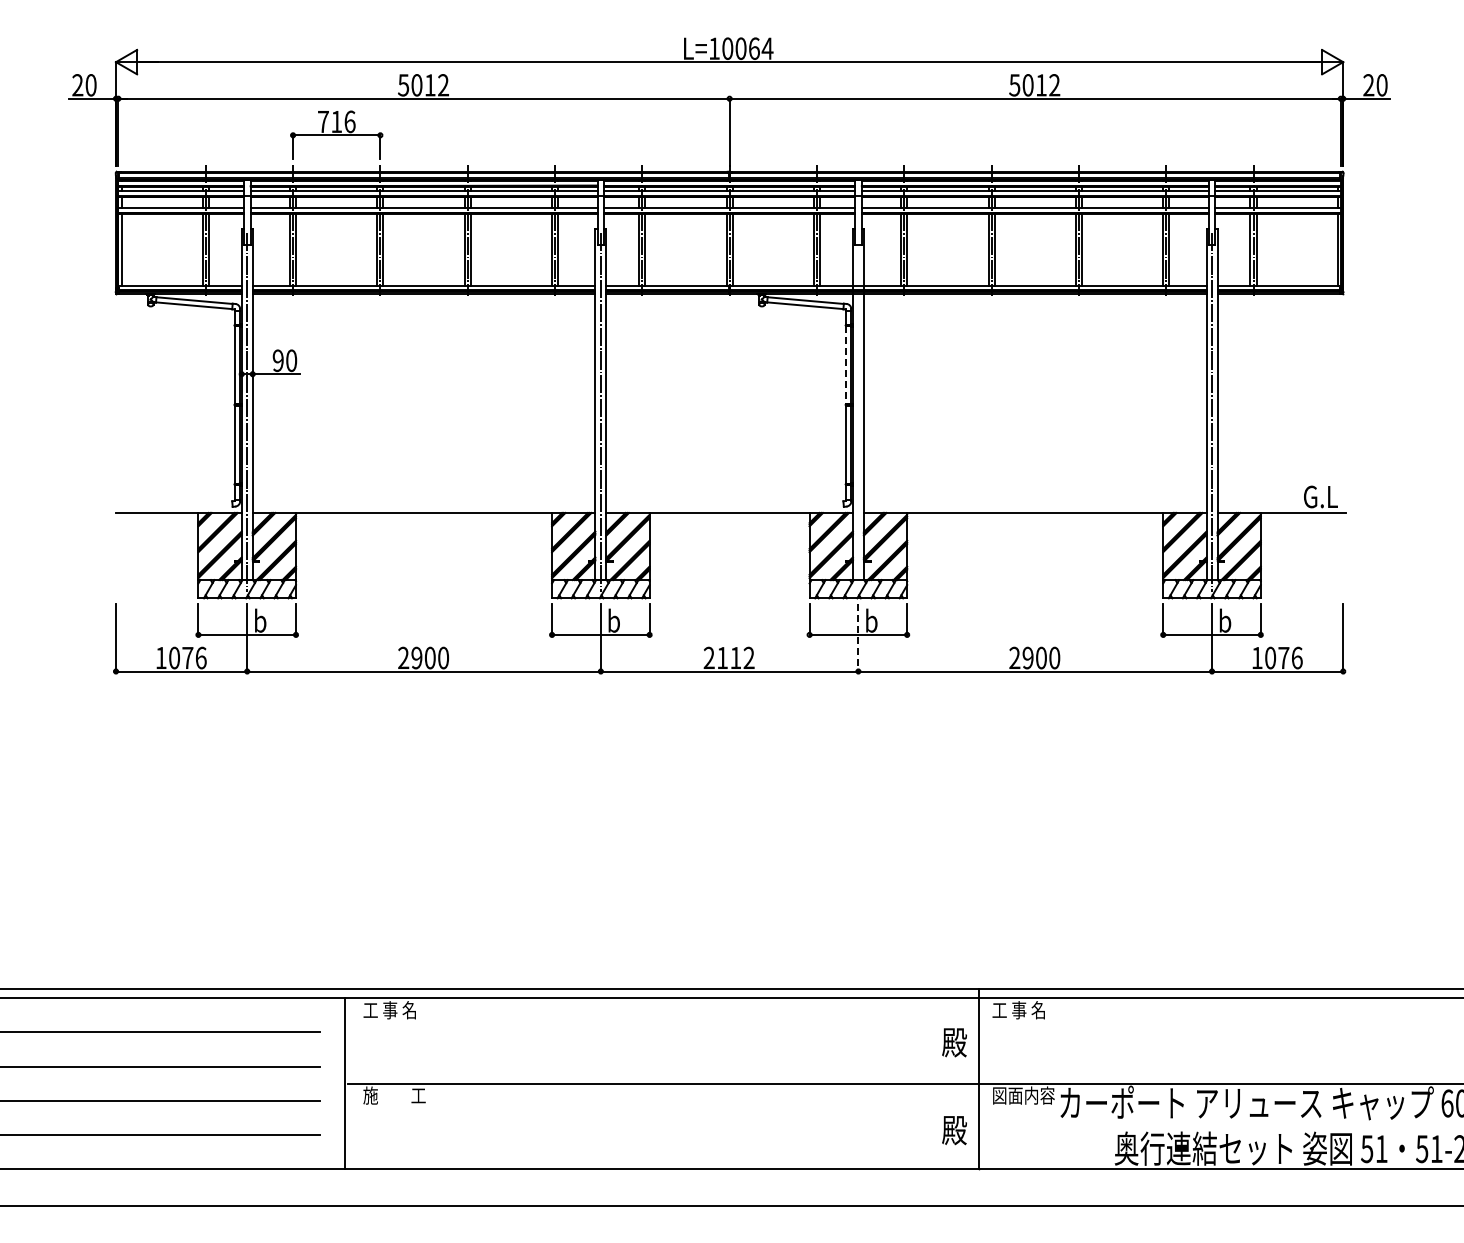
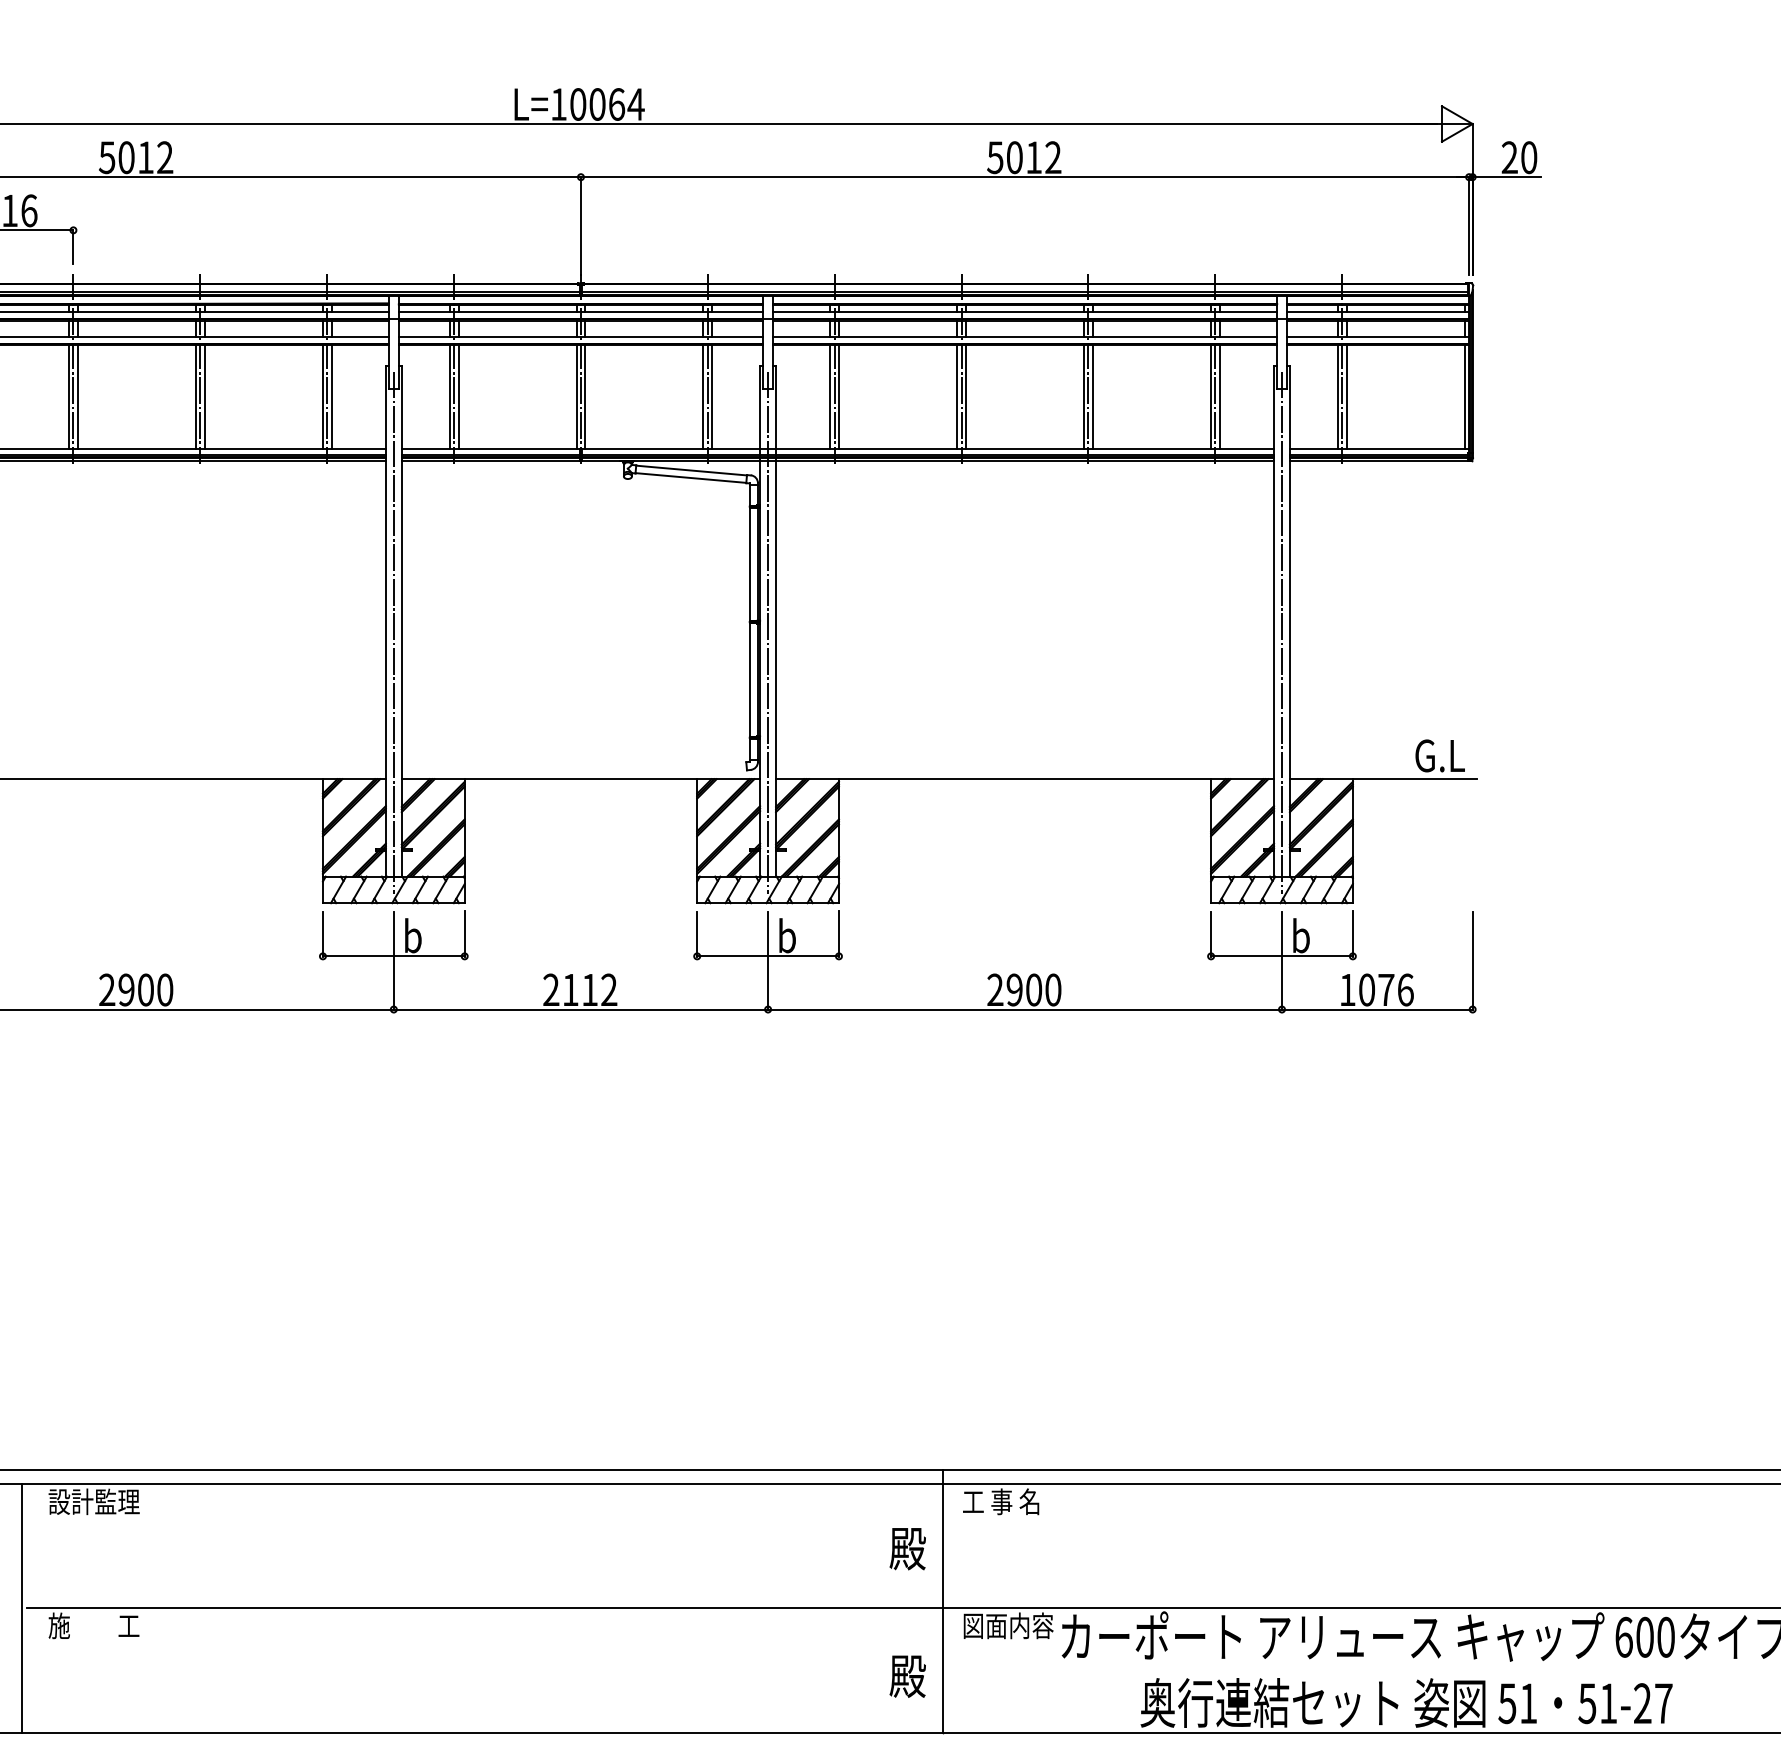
line: (846, 365) -> (750, 564), dashed -> solid
line: (858, 412) -> (768, 633), added
line: (858, 638) -> (768, 961), dashed -> solid
text: (394, 1010) -> (93, 1502), 工 事 名 -> 設計監理

